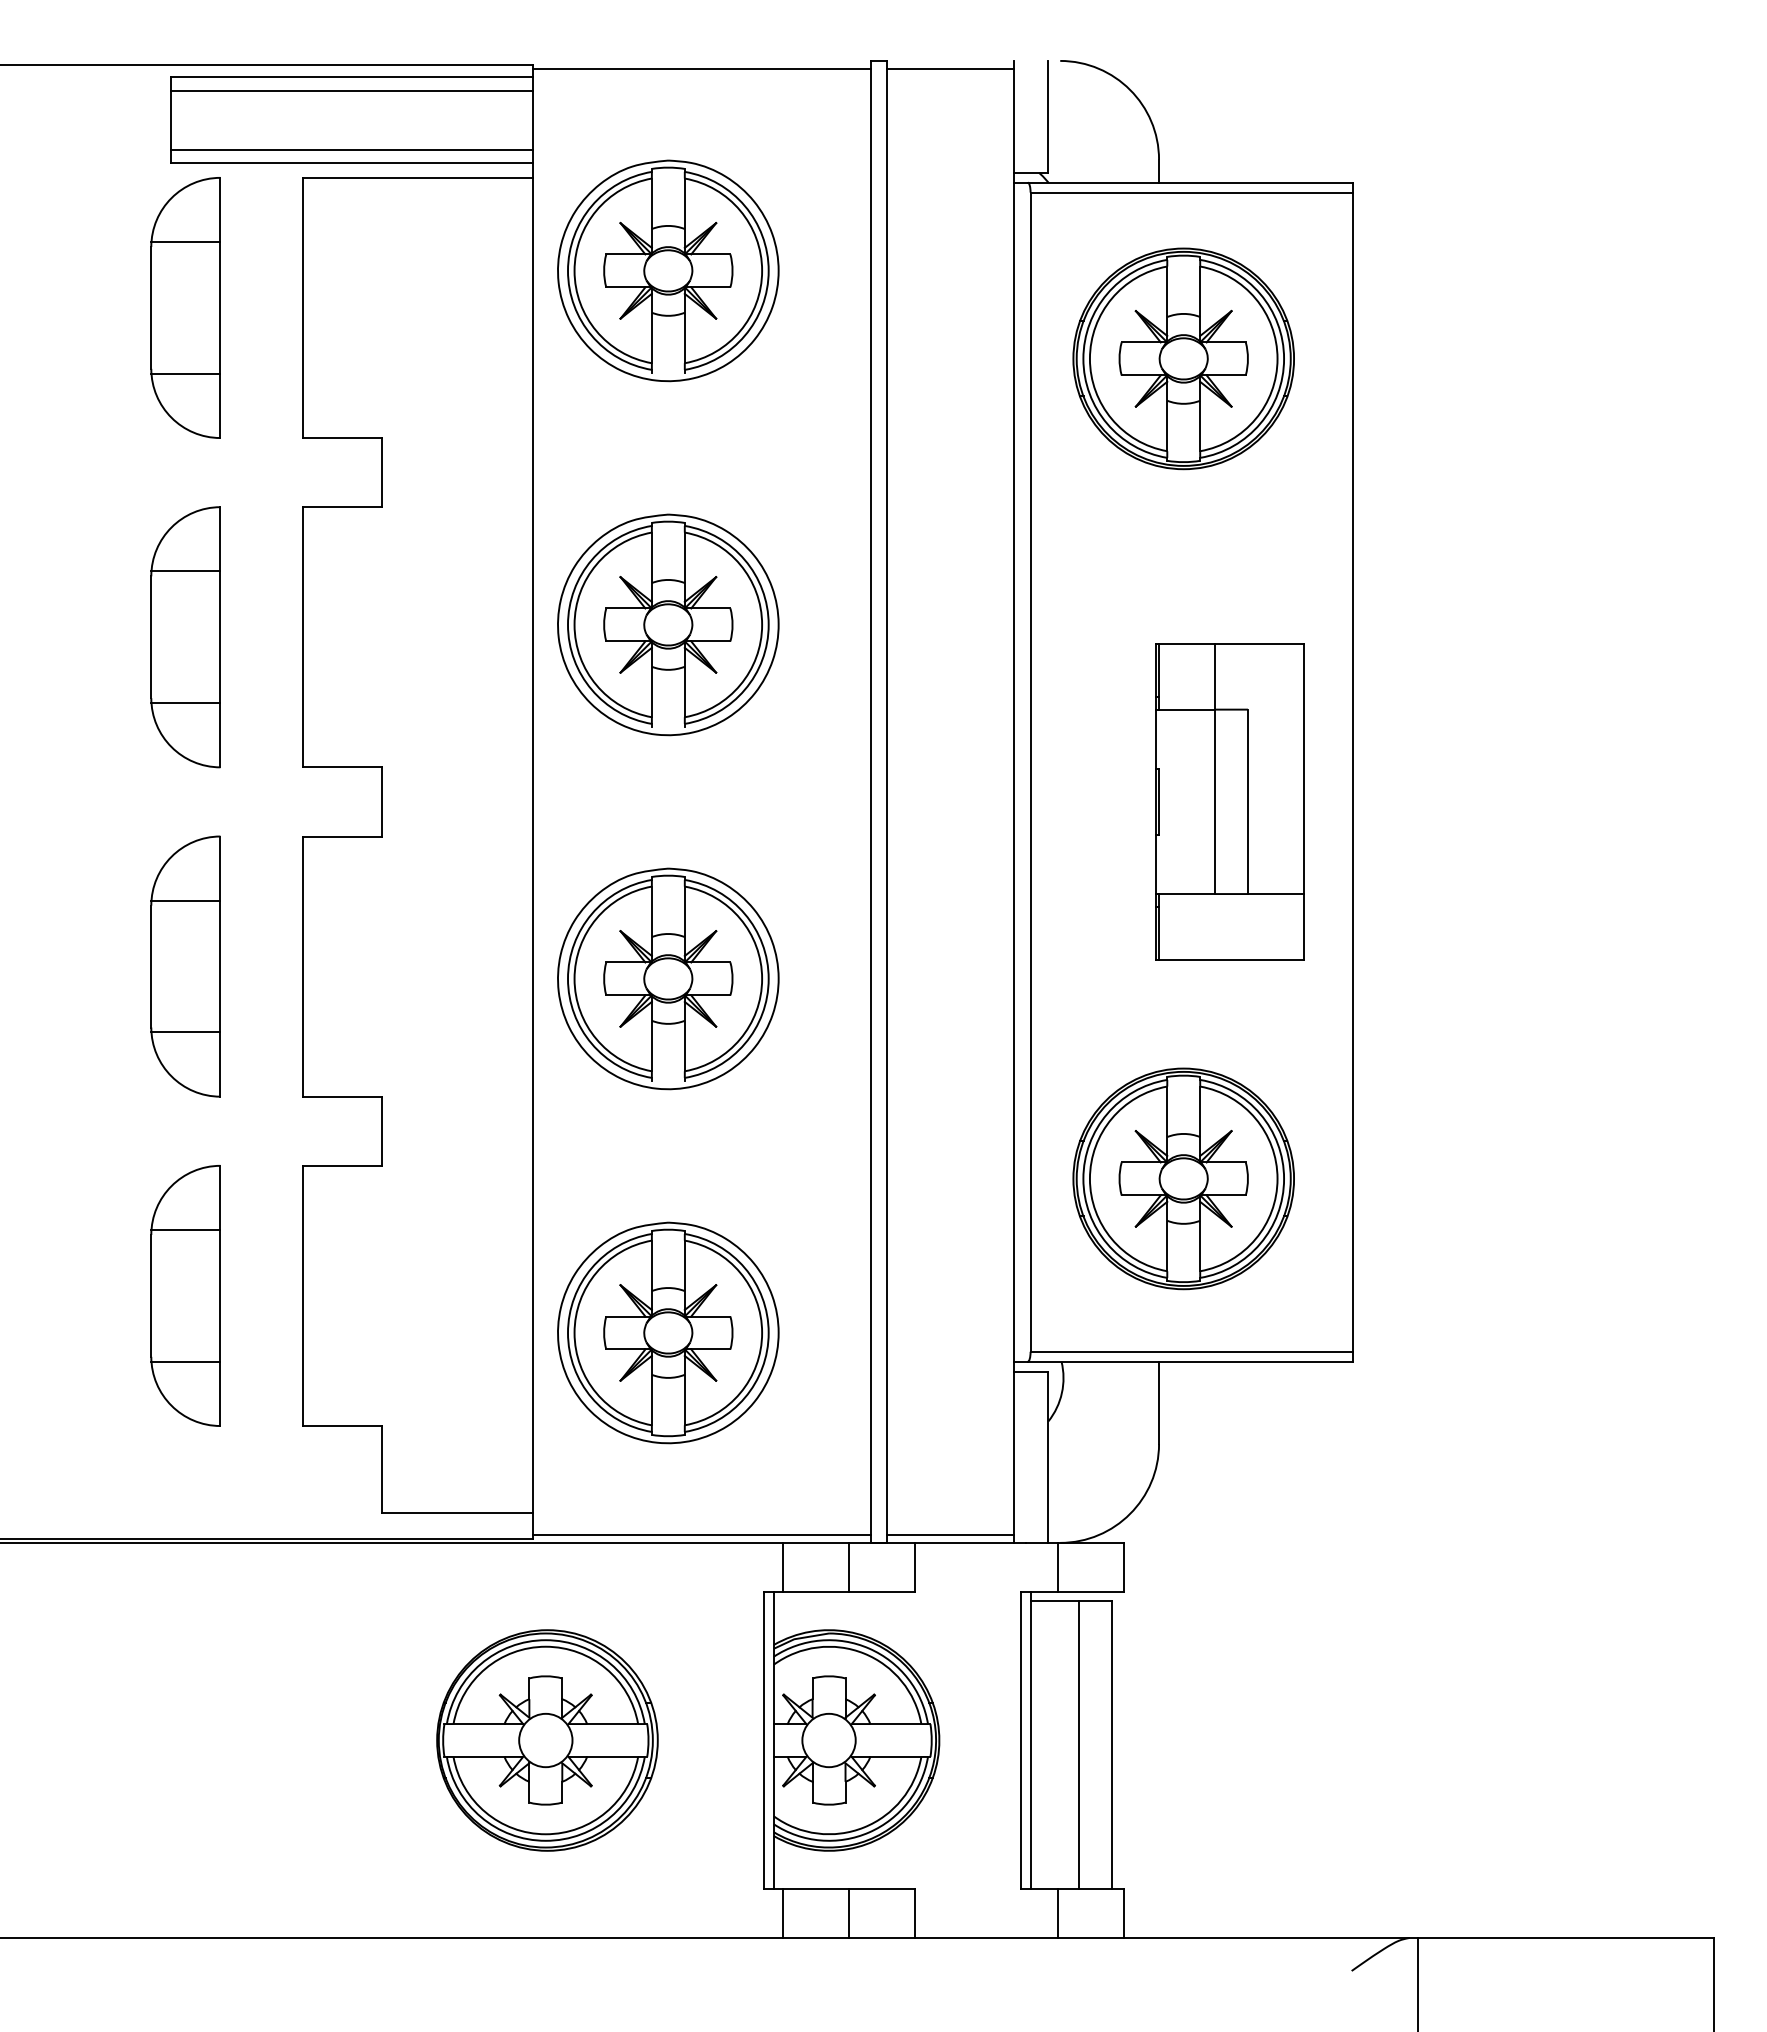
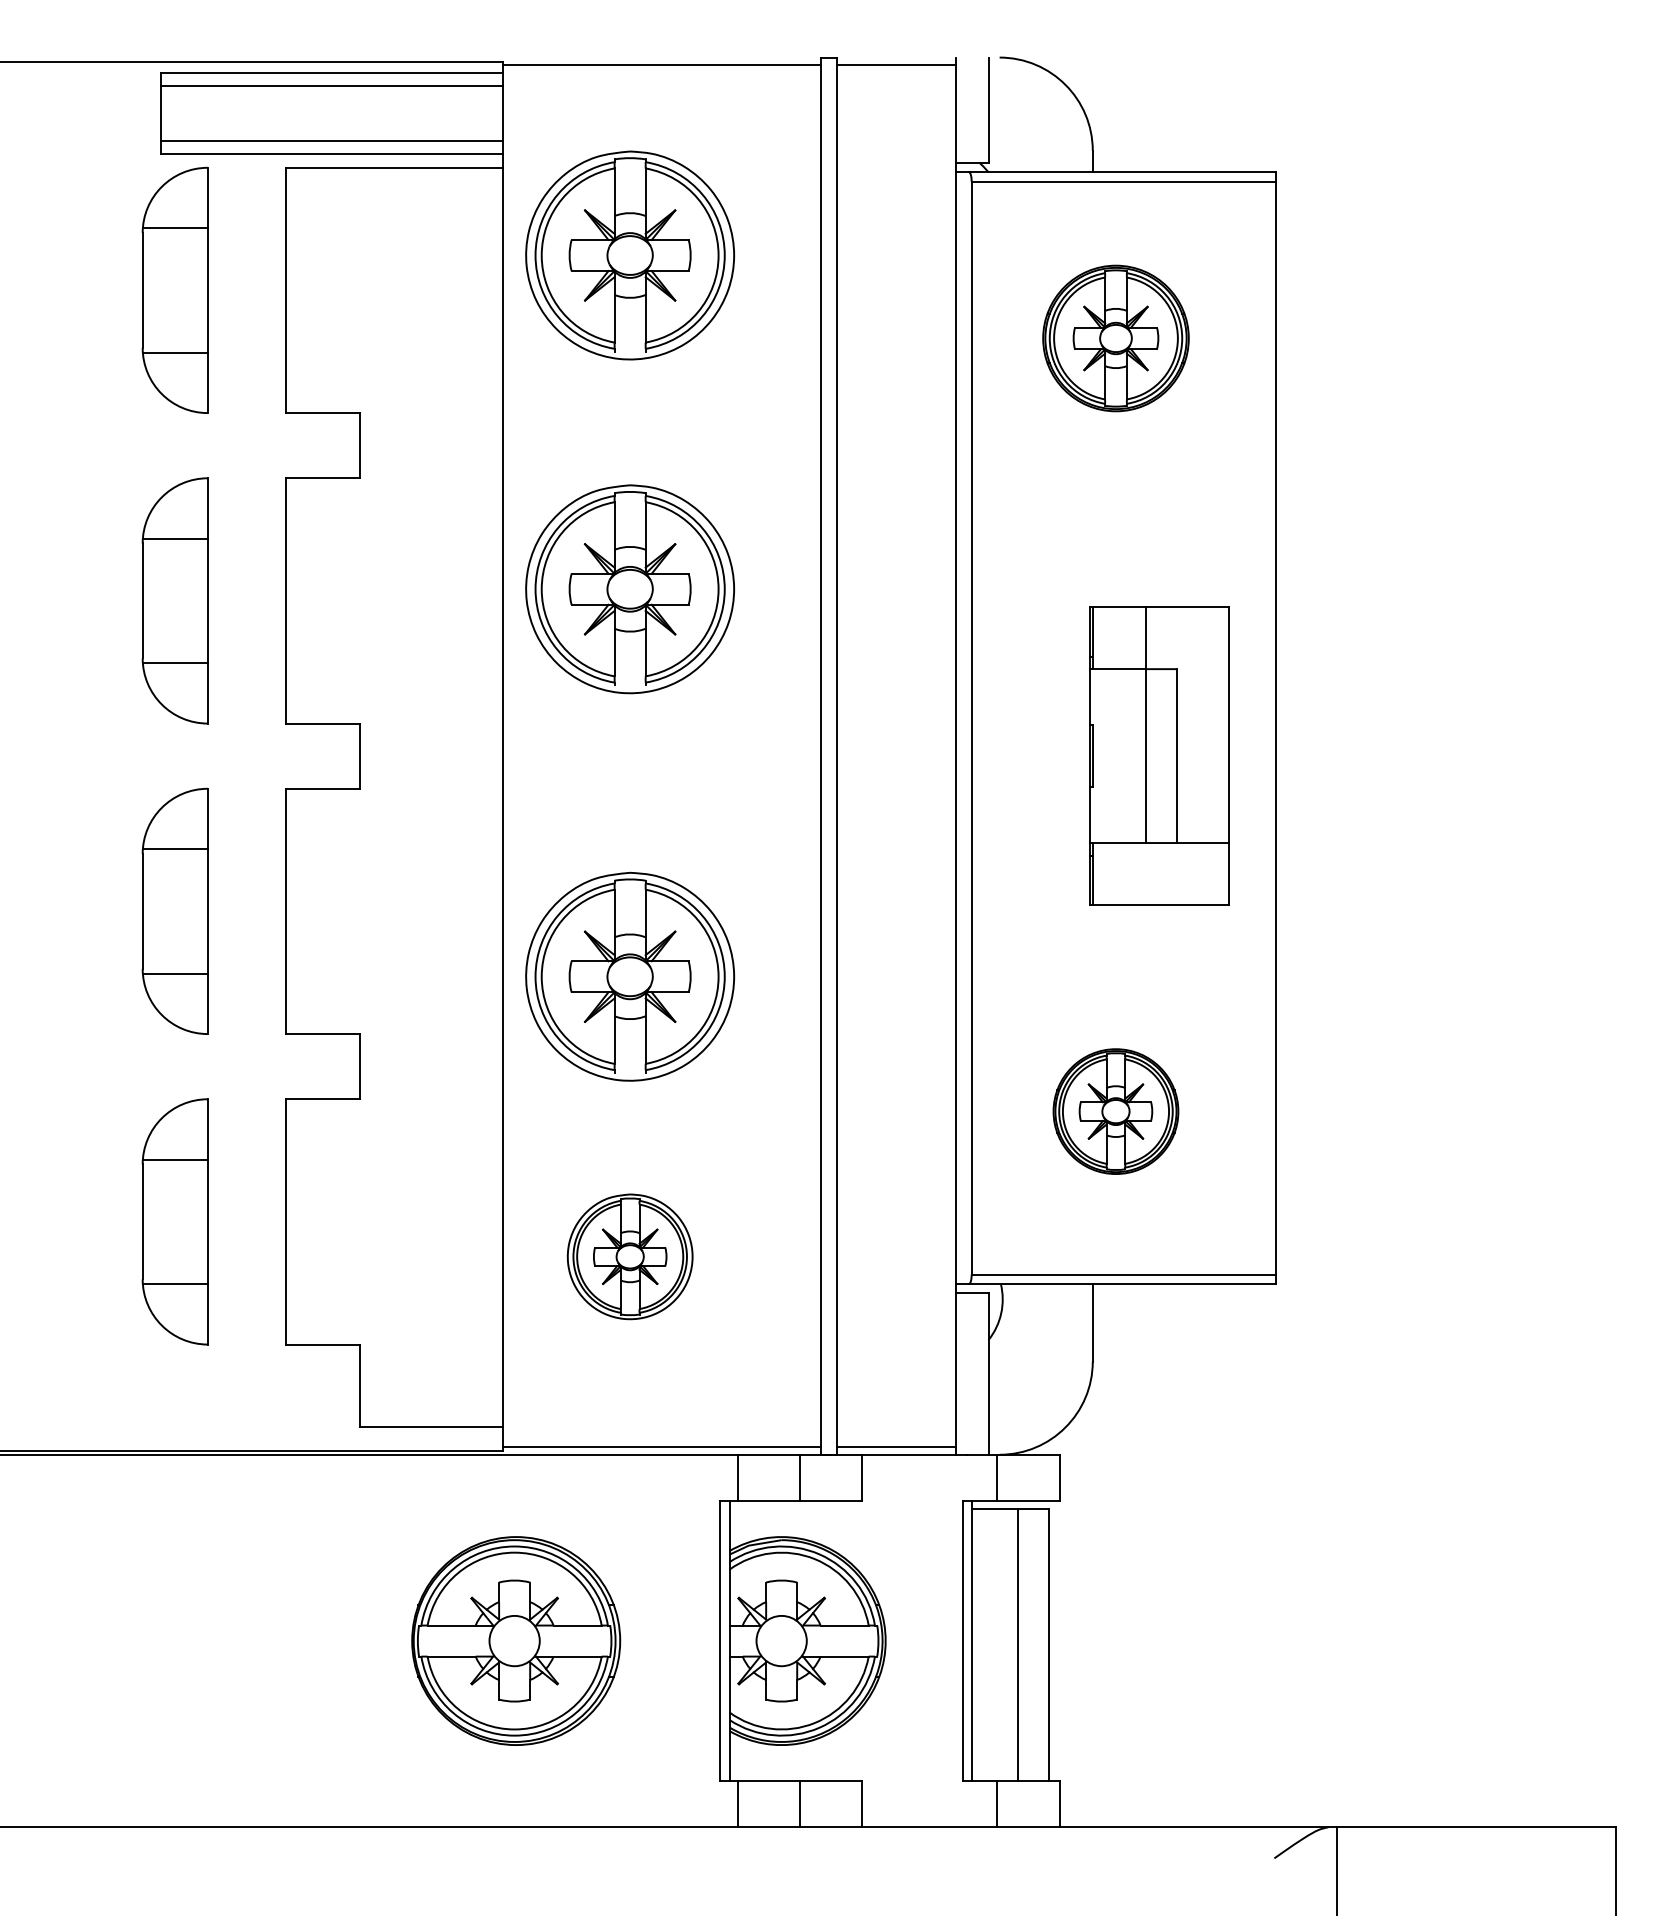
part: (1183, 358) -> (1115, 338), size x0.7
part: (668, 978) -> (630, 976), moved
part: (1183, 1178) -> (1115, 1111), size x0.6
part: (668, 1332) -> (630, 1256), size x0.6

